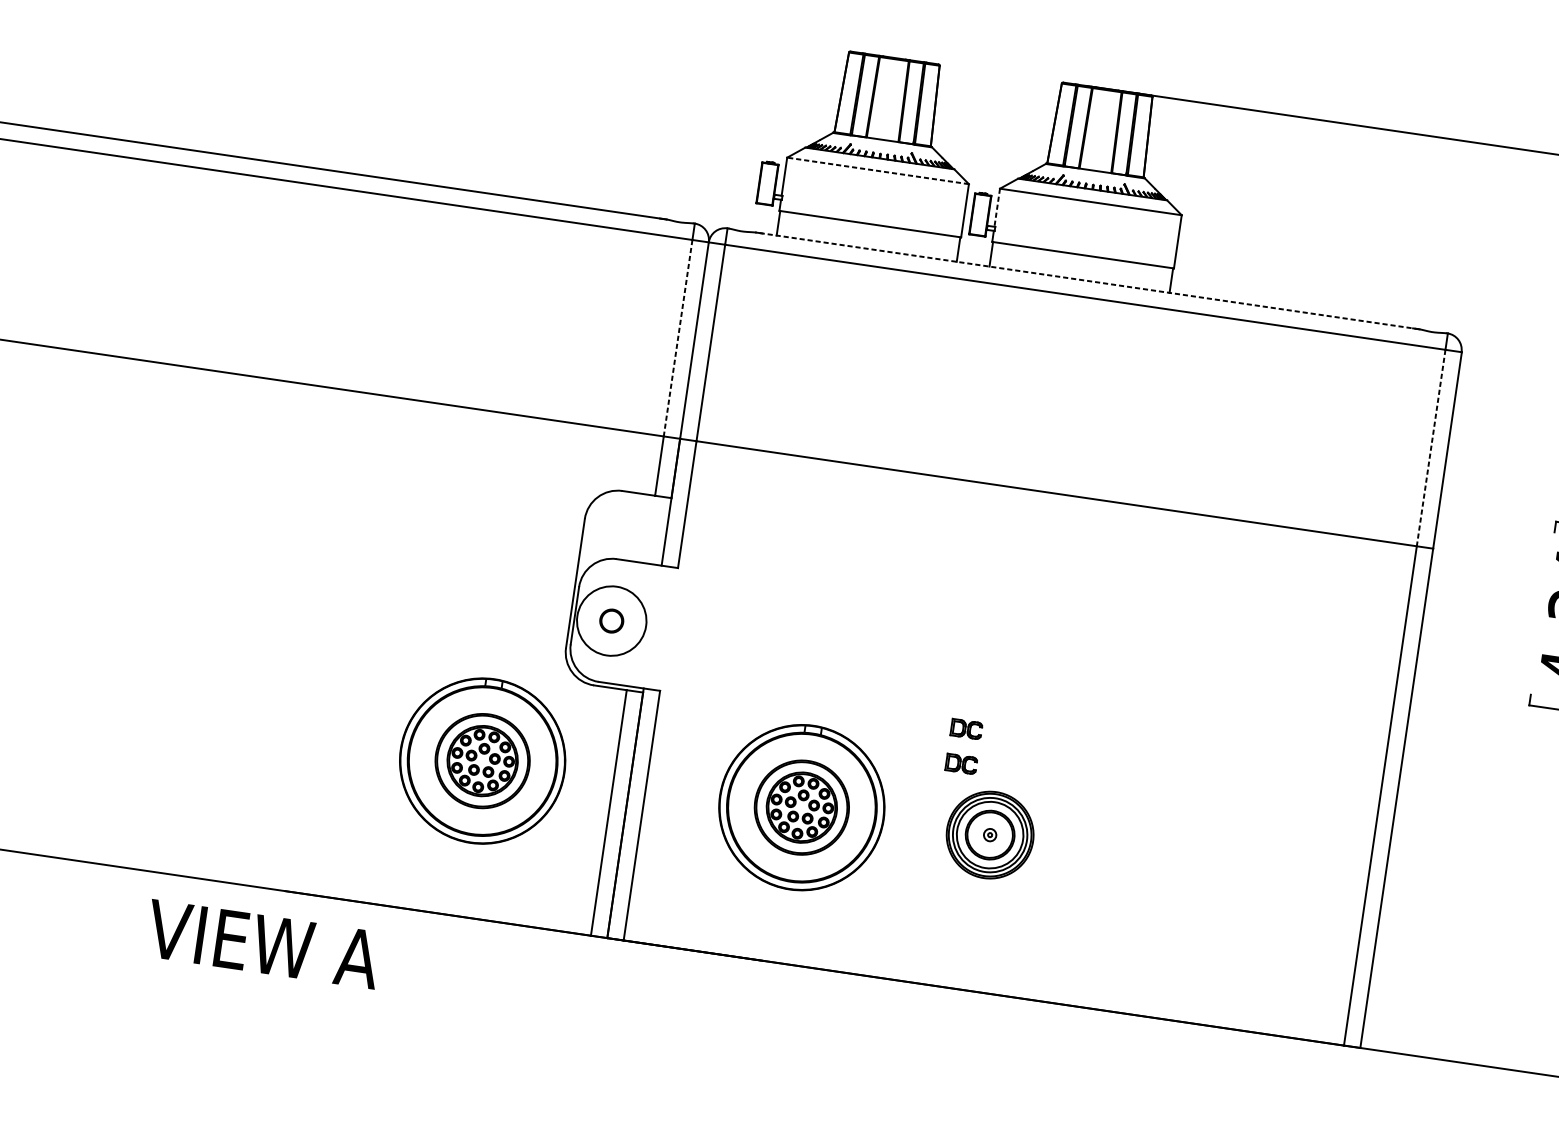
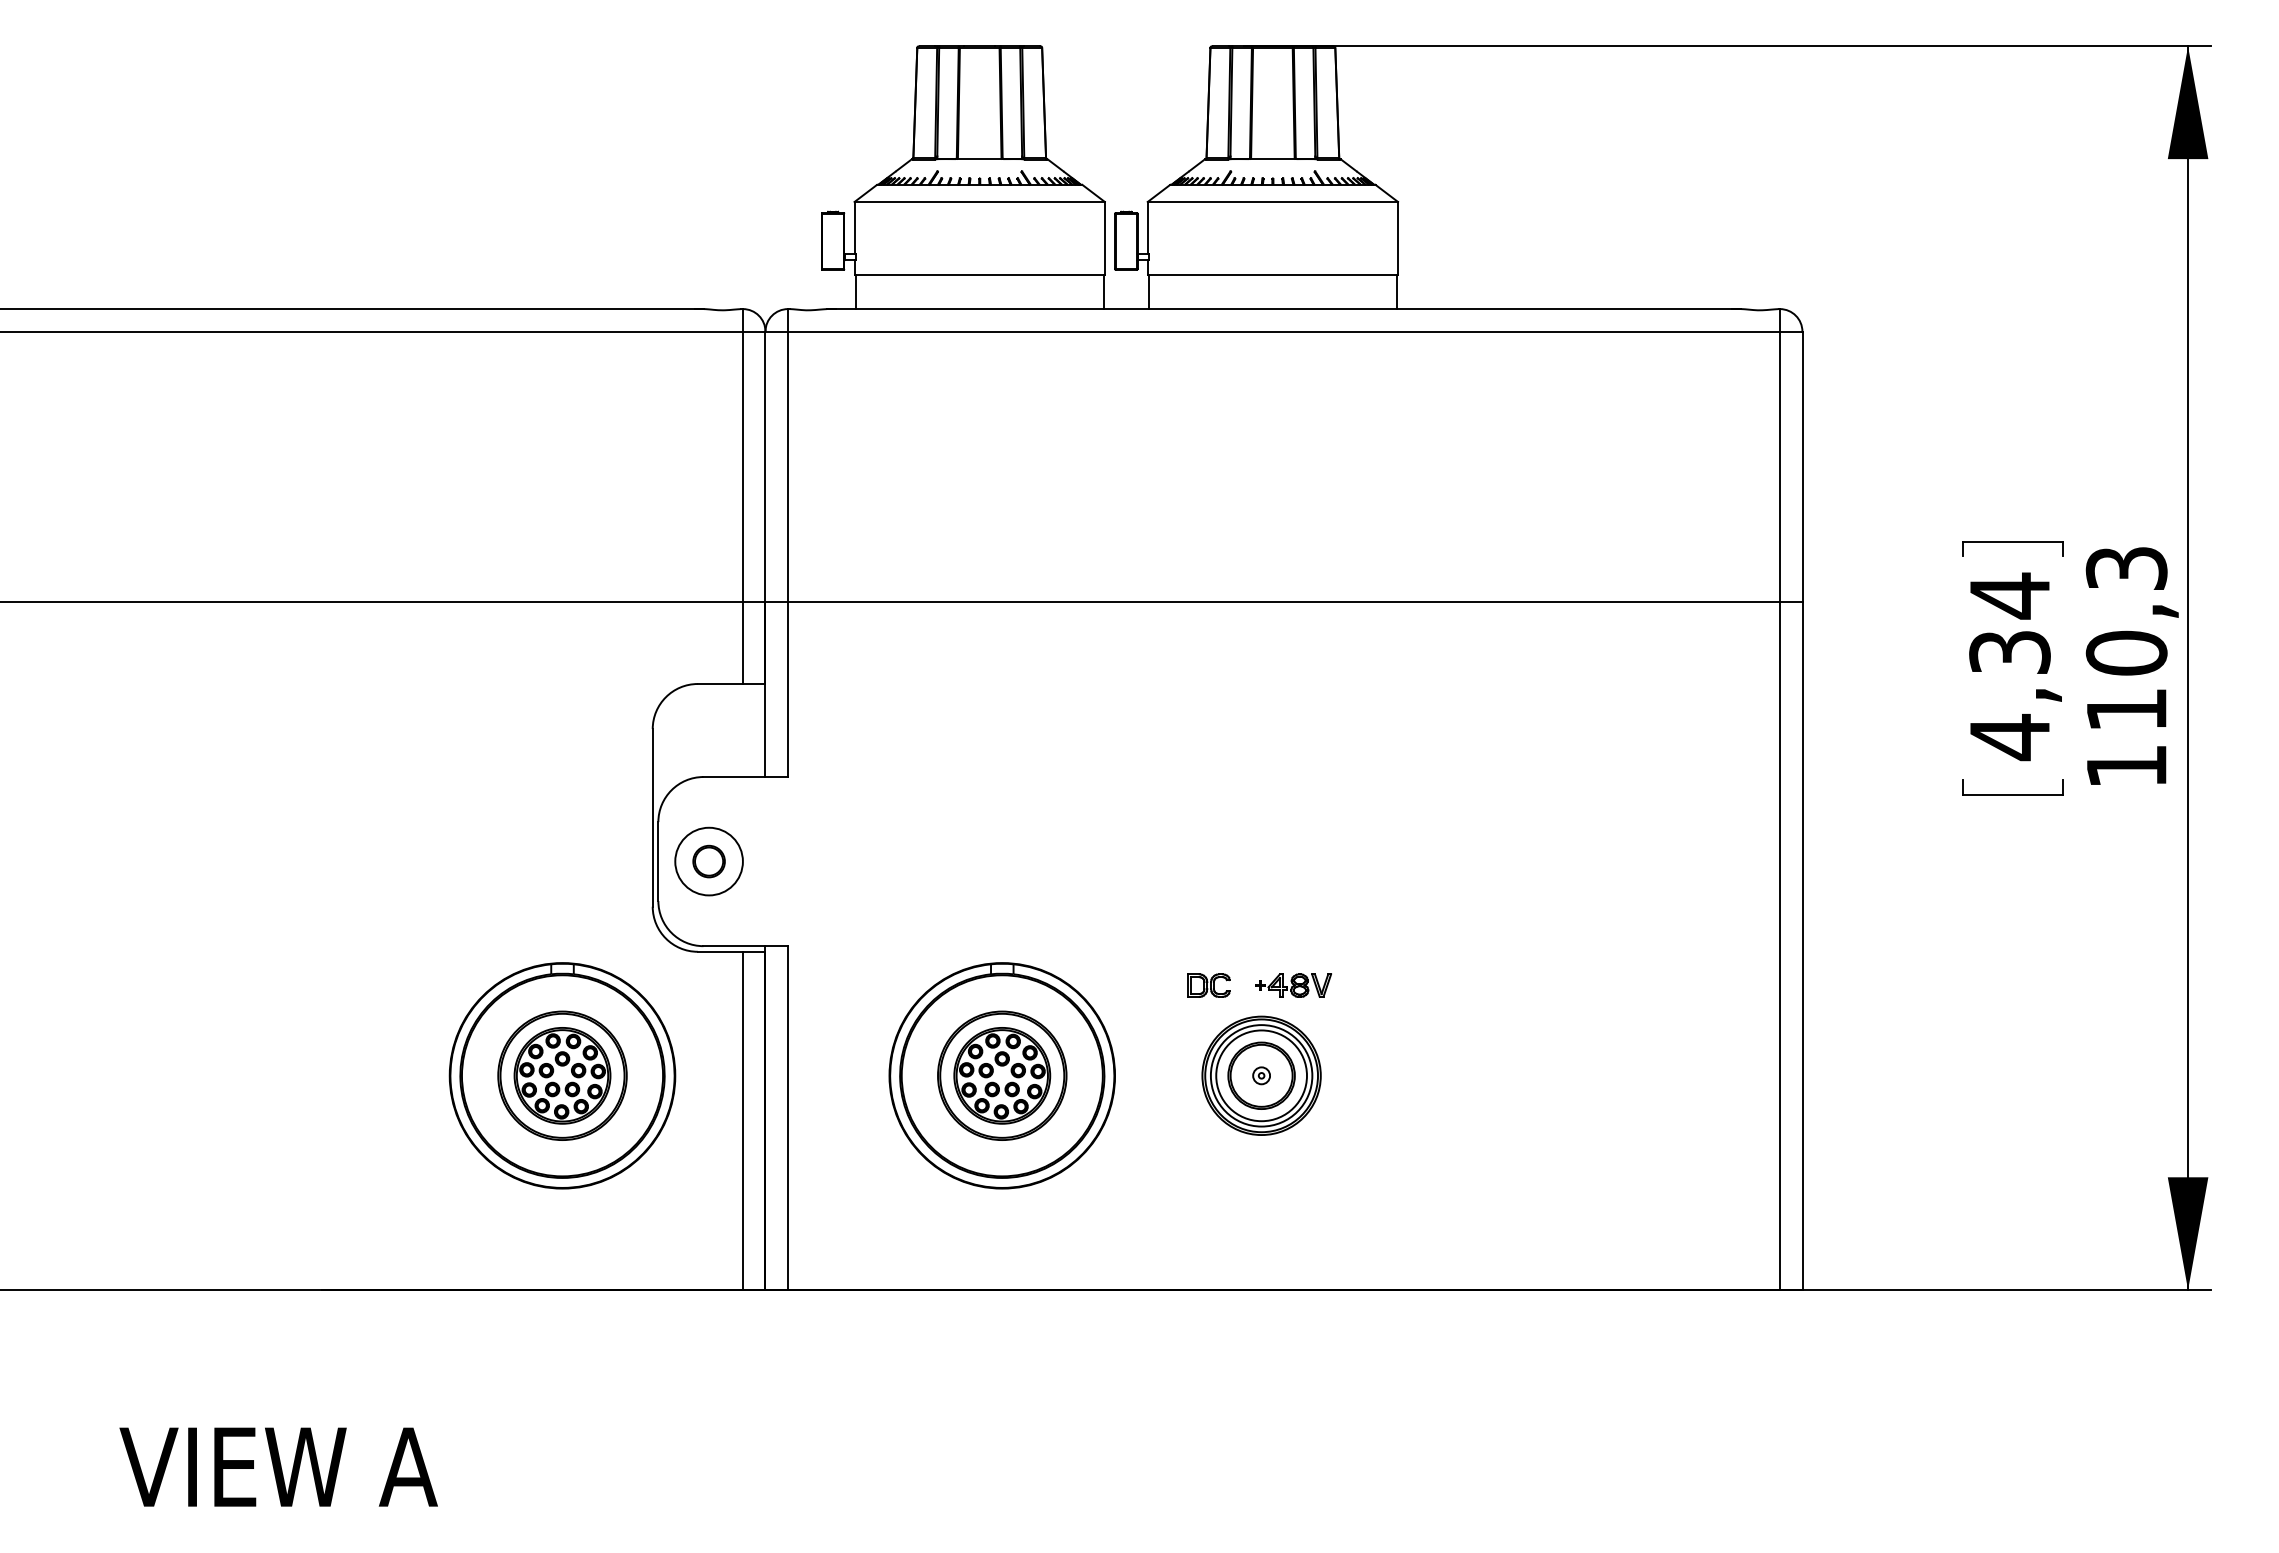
line: (877, 170) -> (979, 201), dashed -> solid
line: (997, 207) -> (1147, 228), dashed -> solid
line: (1087, 281) -> (1283, 309), dashed -> solid
line: (677, 338) -> (742, 467), dashed -> solid
line: (1431, 448) -> (1780, 467), dashed -> solid
circle: (611, 620) -> (708, 861), size x0.71
part: (966, 729) -> (1208, 937), removed
part: (1022, 772) -> (1293, 985), added
text: (263, 943) -> (278, 1466), moved

